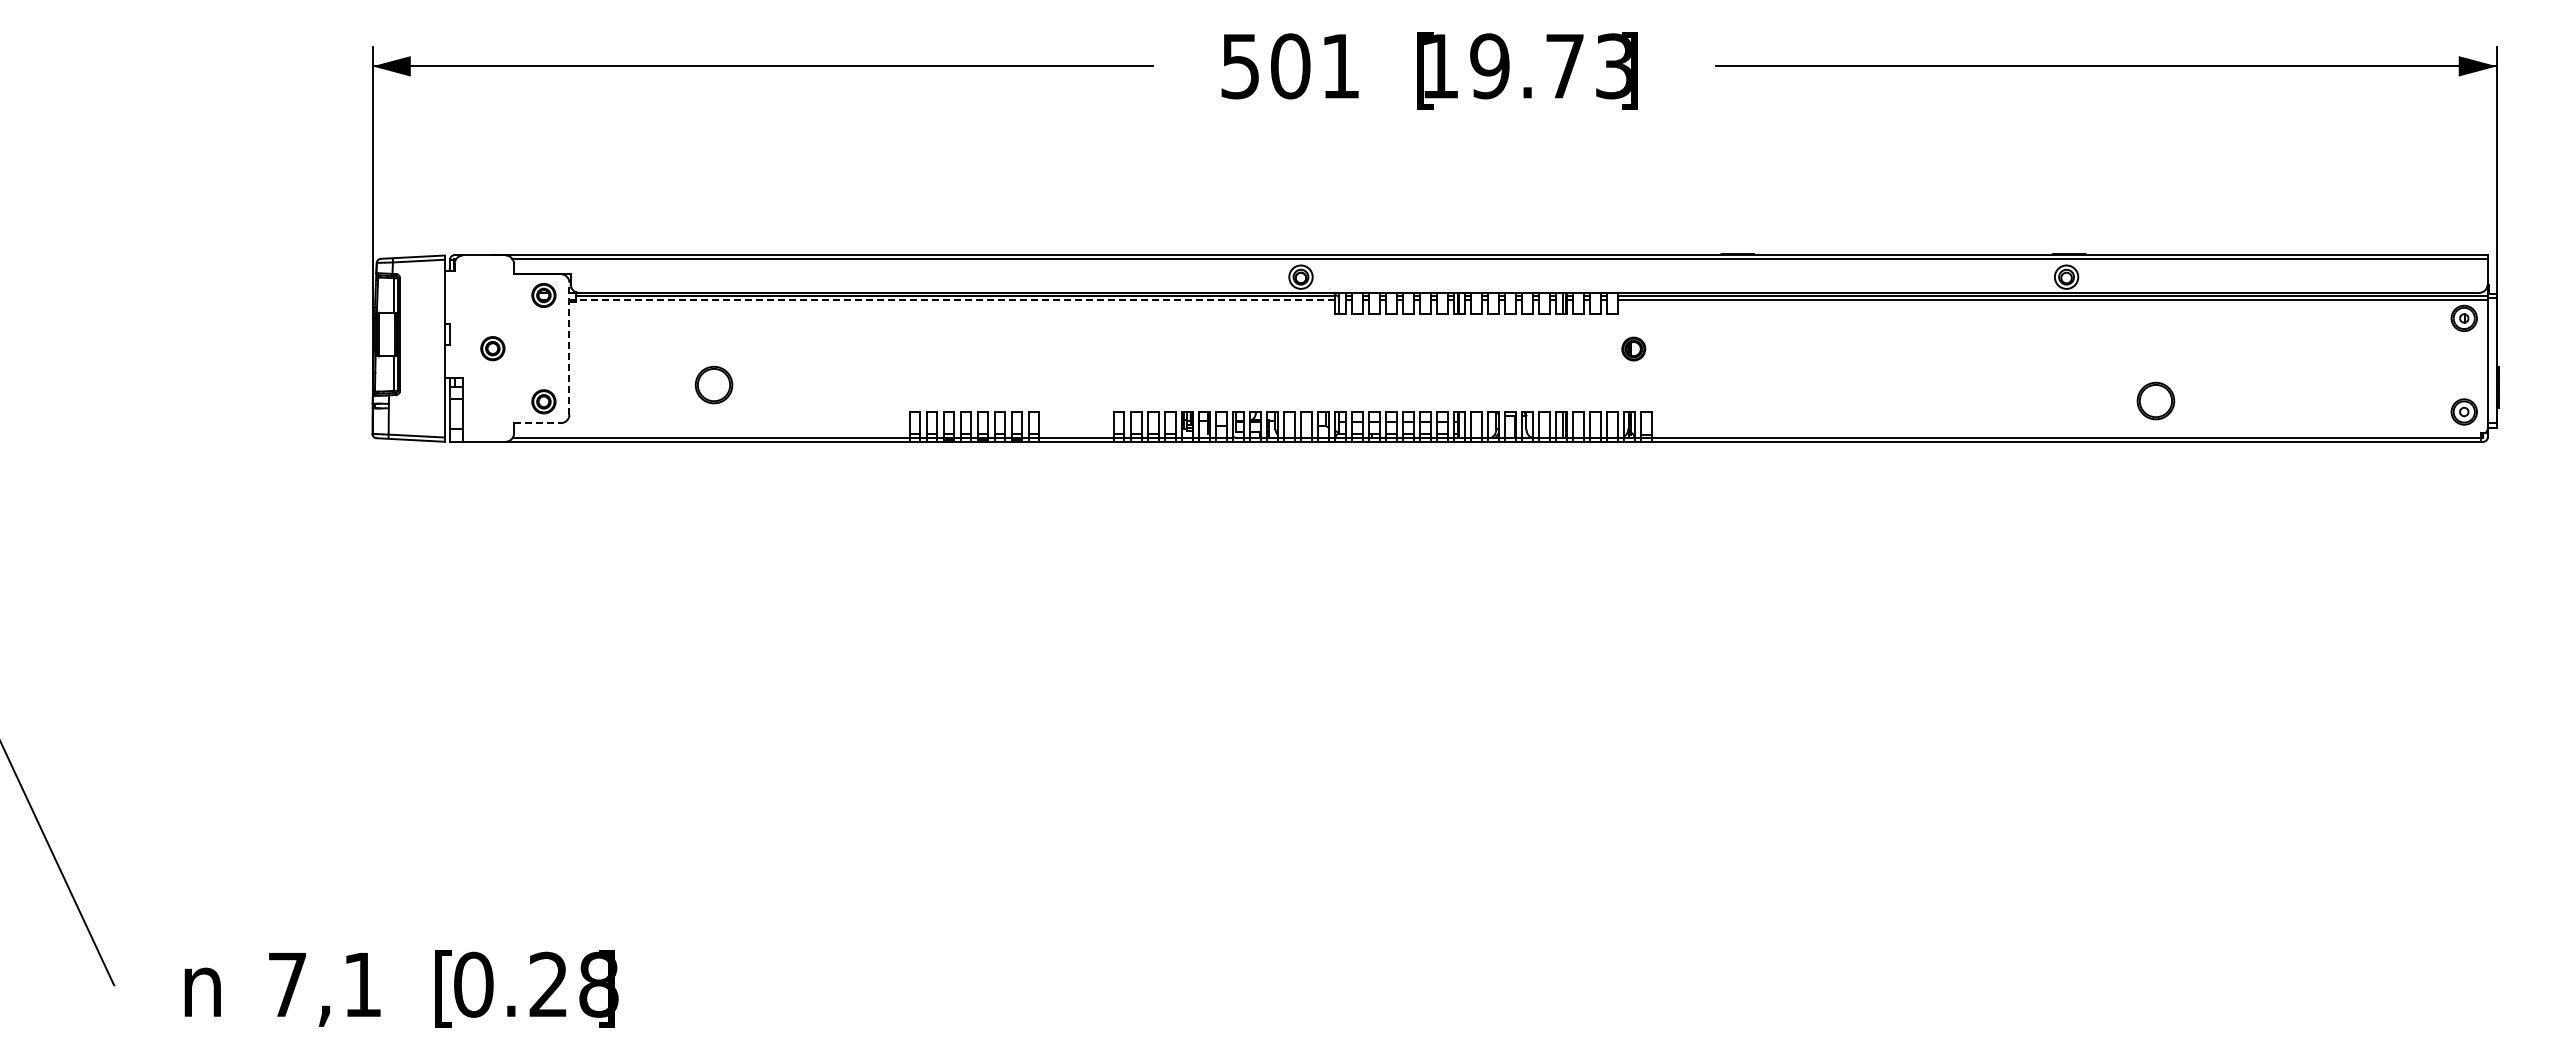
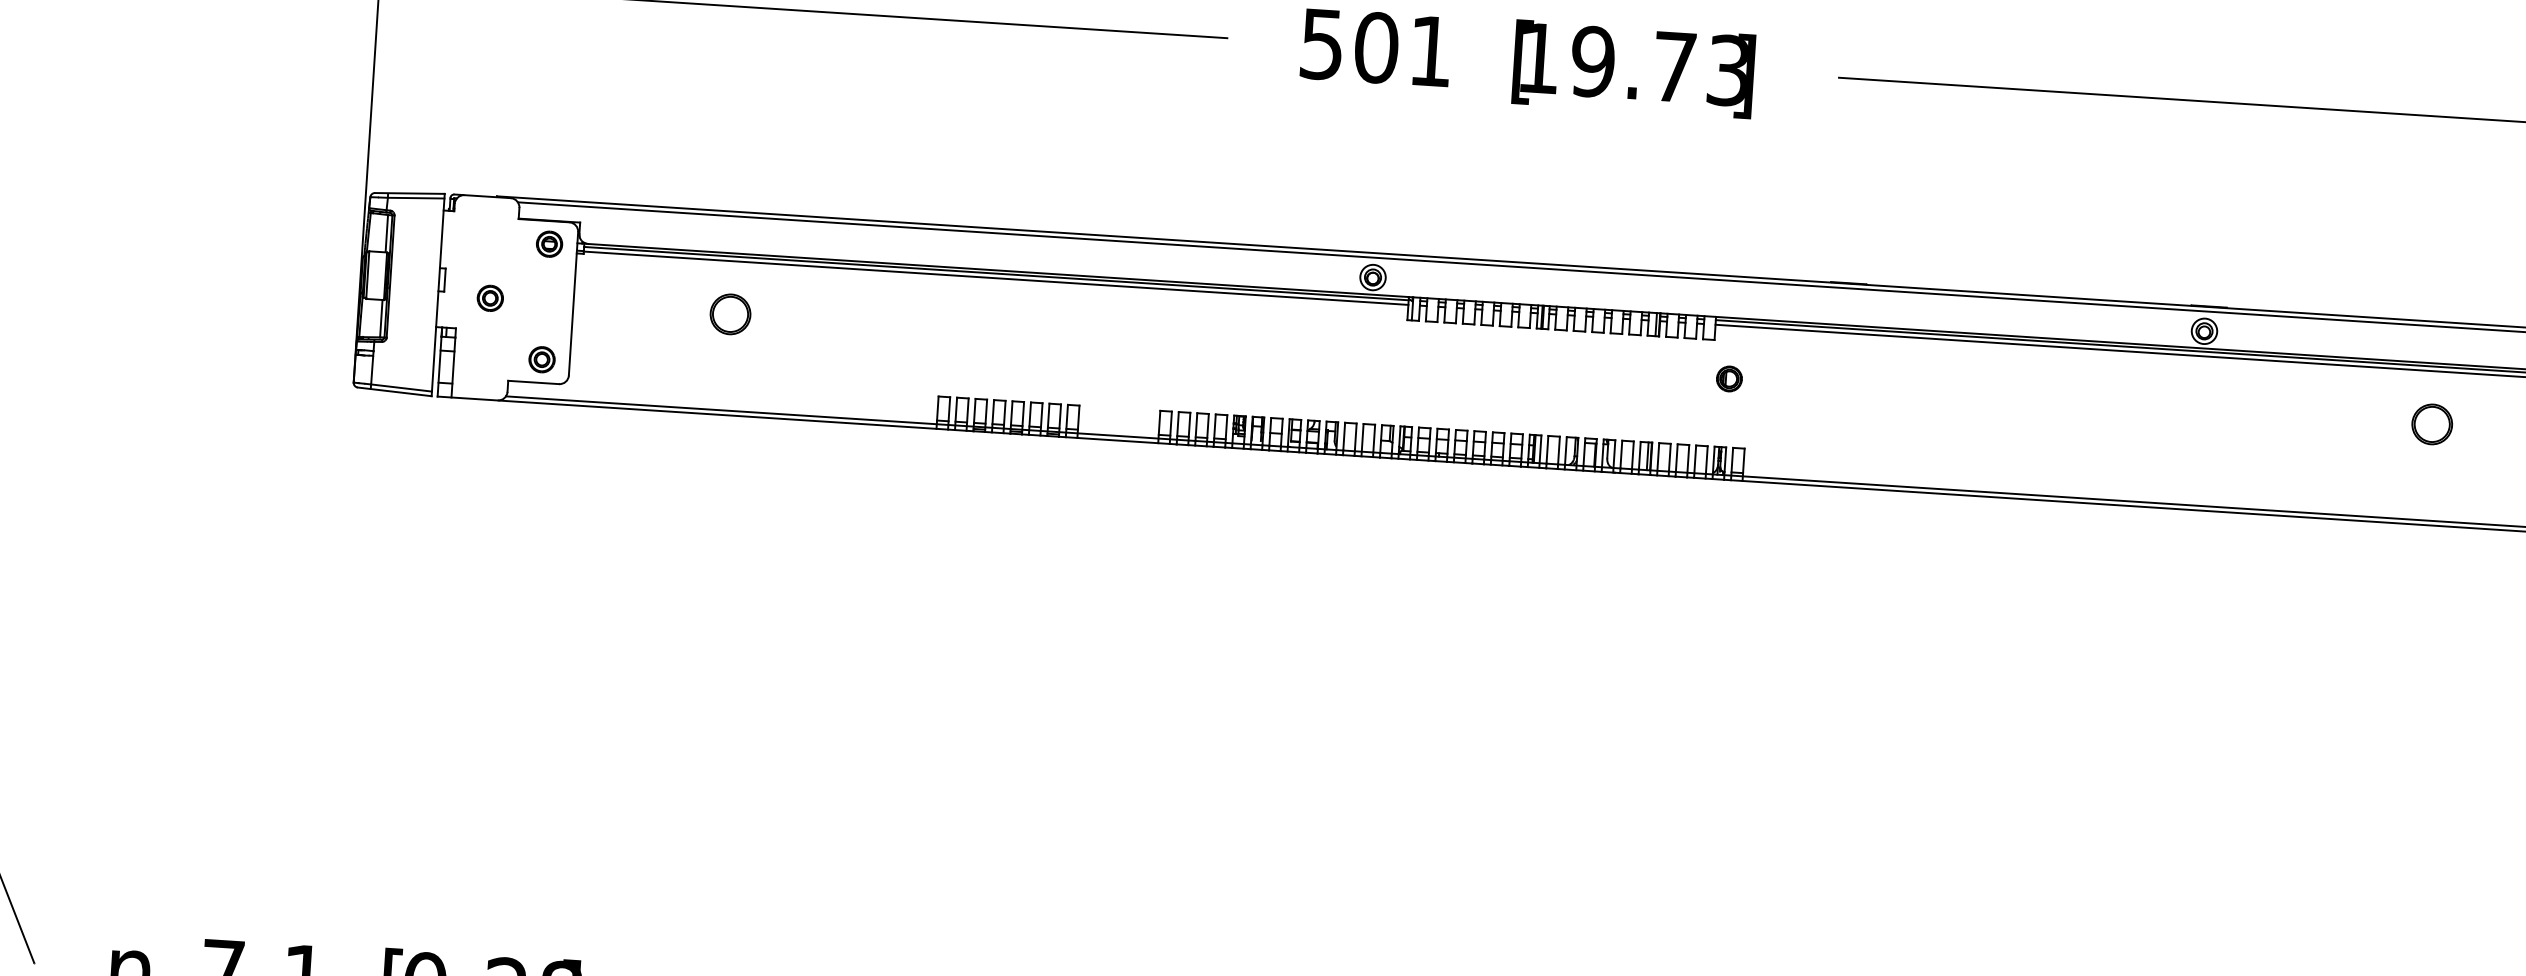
line: (955, 300) -> (996, 278), dashed -> solid
line: (569, 348) -> (573, 303), dashed -> solid
part: (713, 384) -> (729, 313), moved
part: (2155, 400) -> (2431, 423), moved
line: (538, 423) -> (534, 382), dashed -> solid

